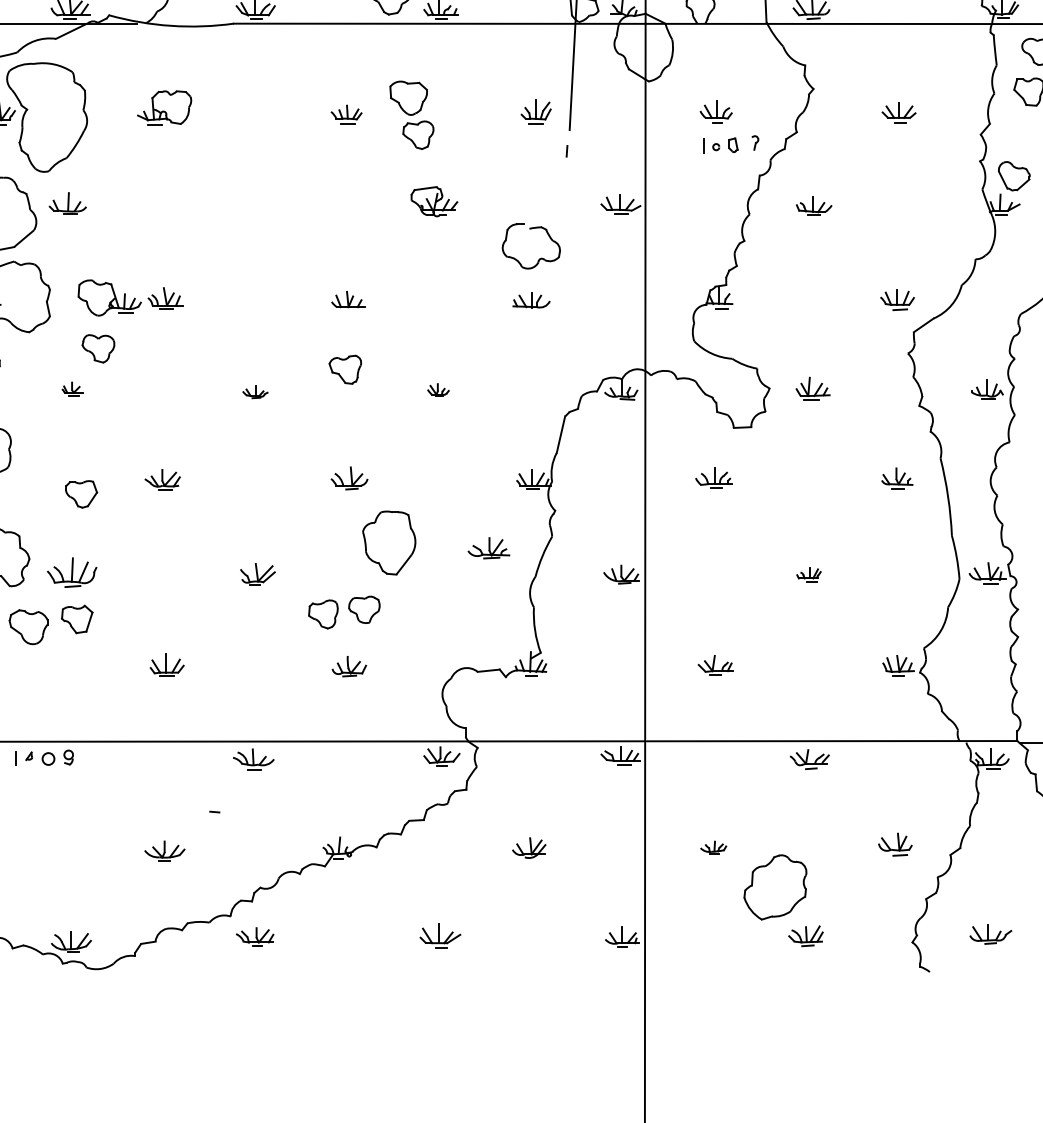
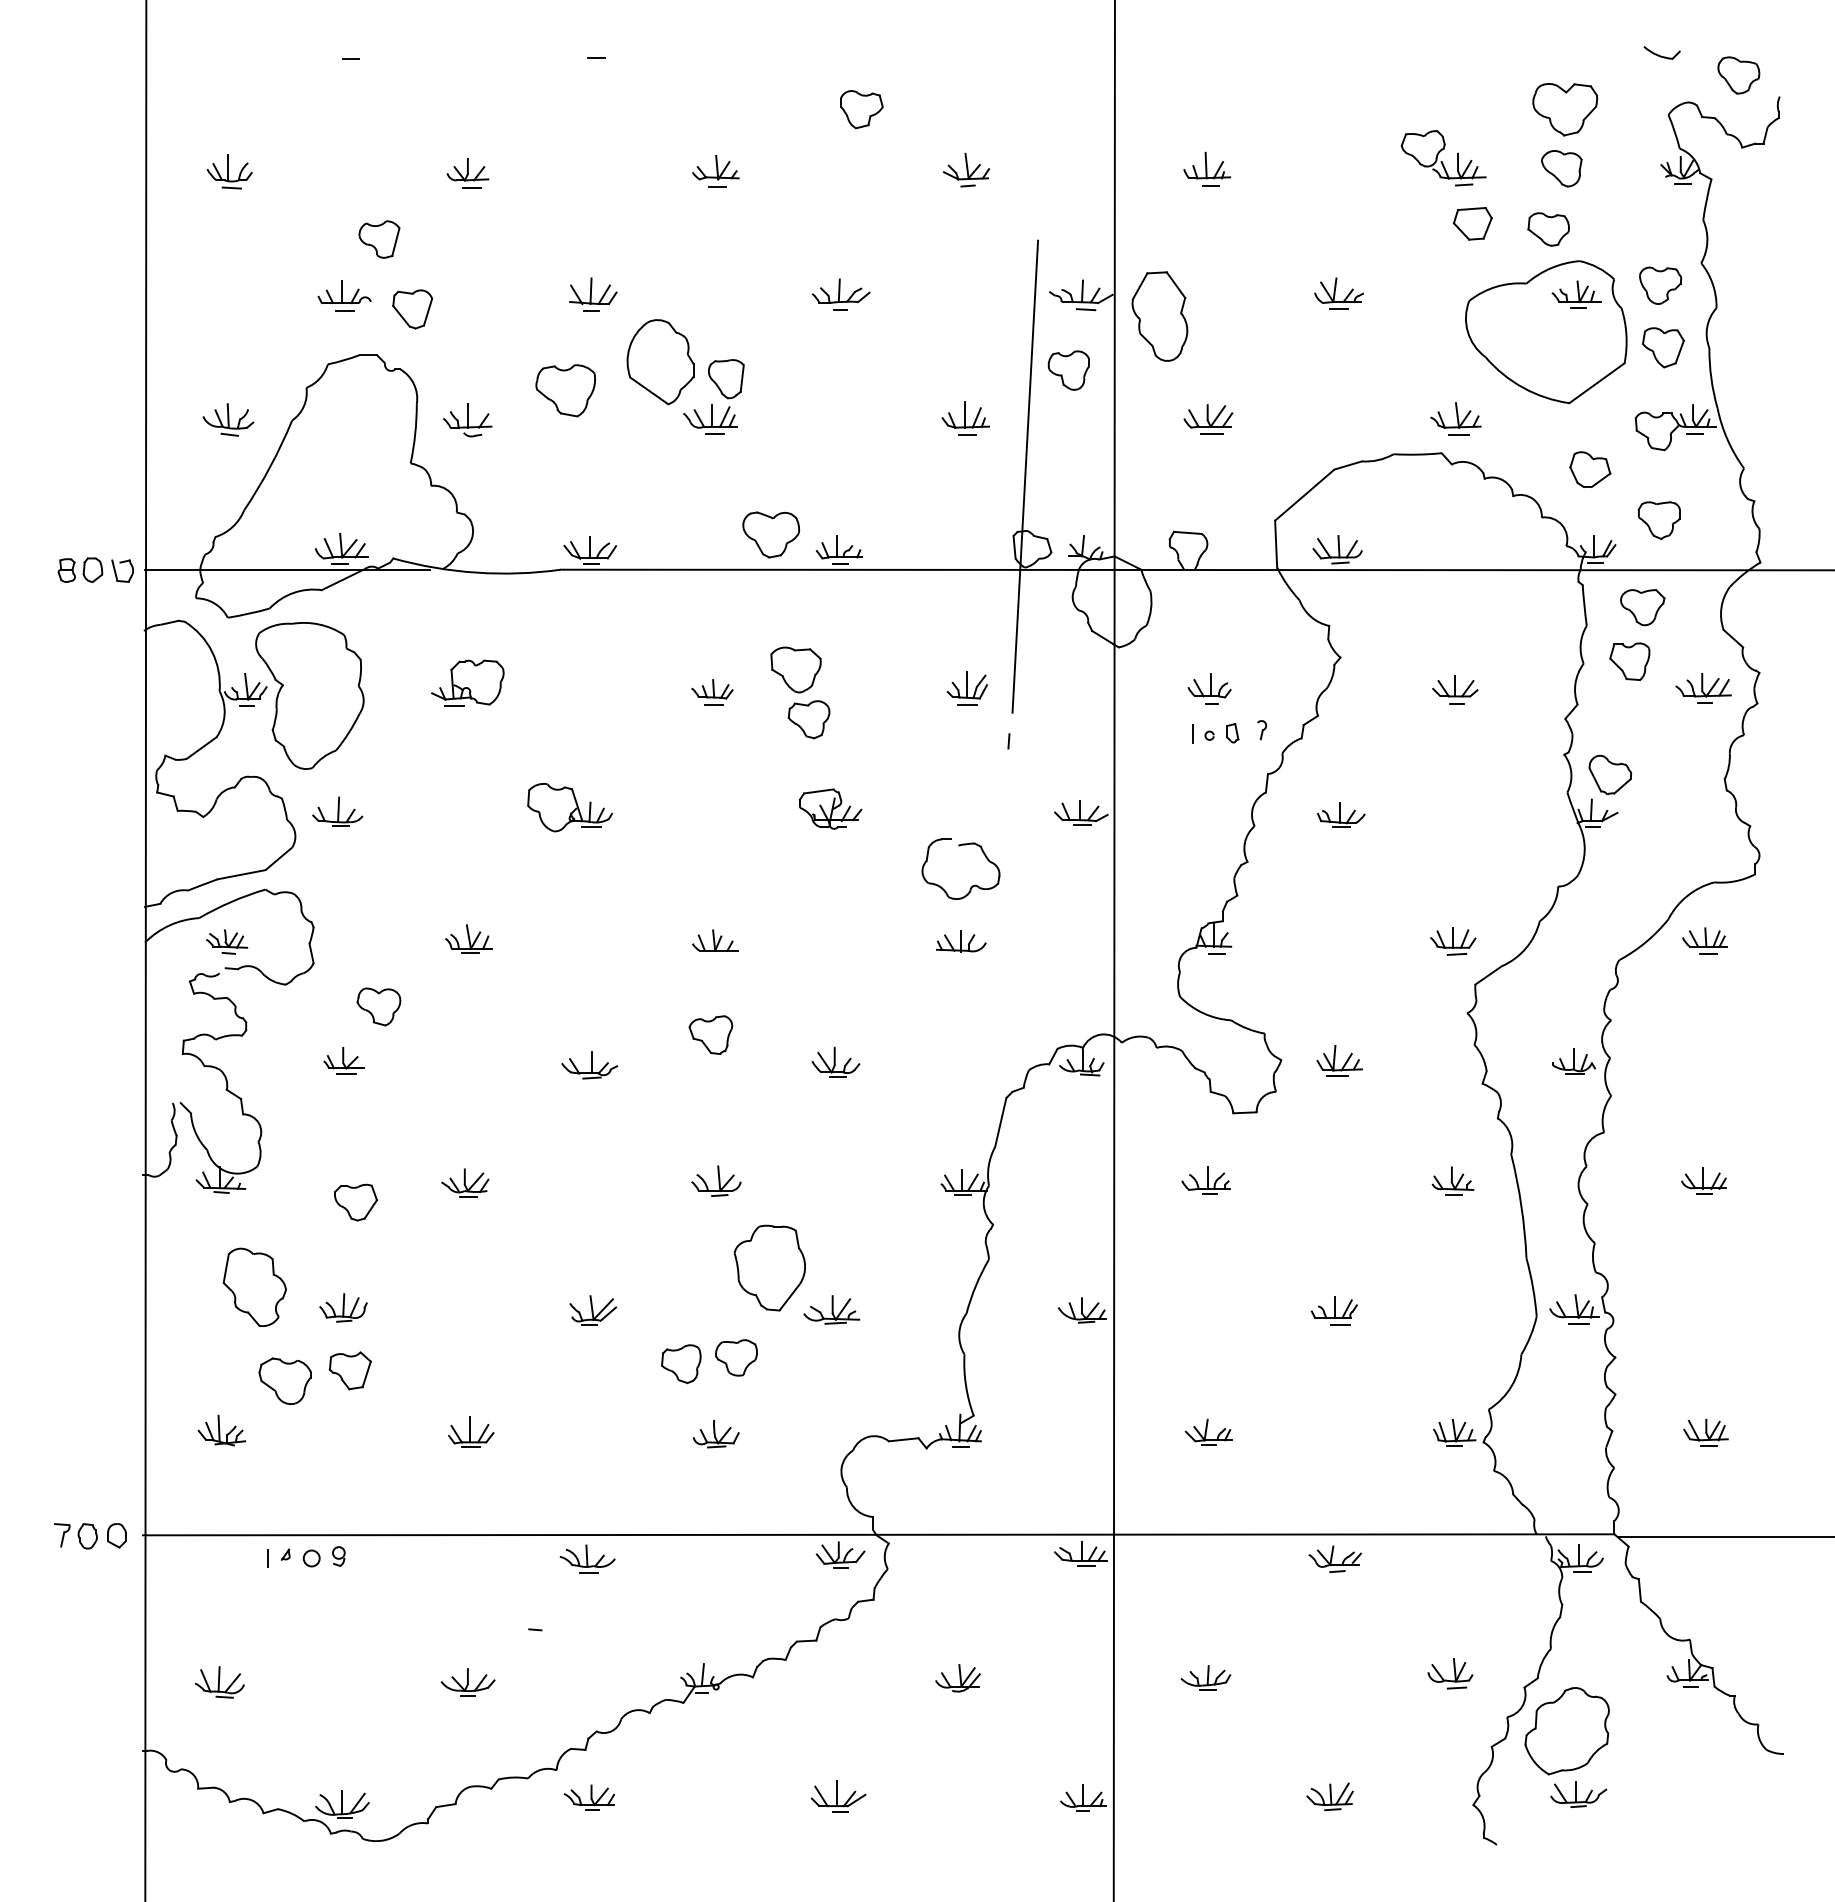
part: (109, 297) -> (569, 807), moved
part: (72, 388) -> (343, 1060), size x1.43
part: (438, 390) -> (835, 1062), size x1.67
part: (255, 392) -> (589, 1065), size x1.67
part: (488, 547) -> (831, 1309), moved
part: (72, 572) -> (343, 1307), size x0.71
part: (808, 574) -> (1333, 1310), size x1.43
part: (713, 847) -> (1205, 1677), size x1.43
part: (774, 887) -> (1566, 1731), moved

